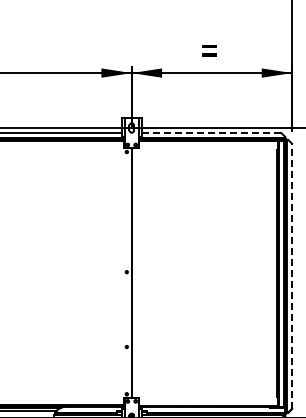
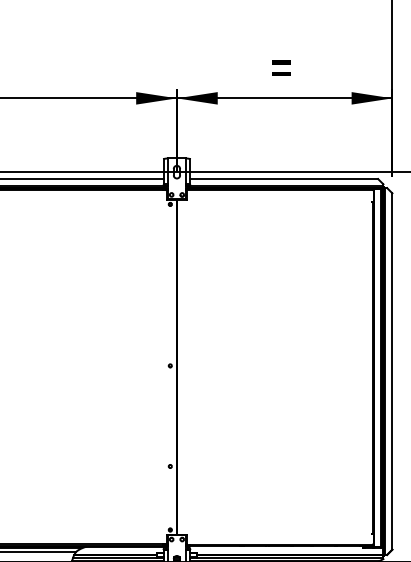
line: (211, 133) -> (284, 179), dashed -> solid
line: (292, 276) -> (392, 371), dashed -> solid

